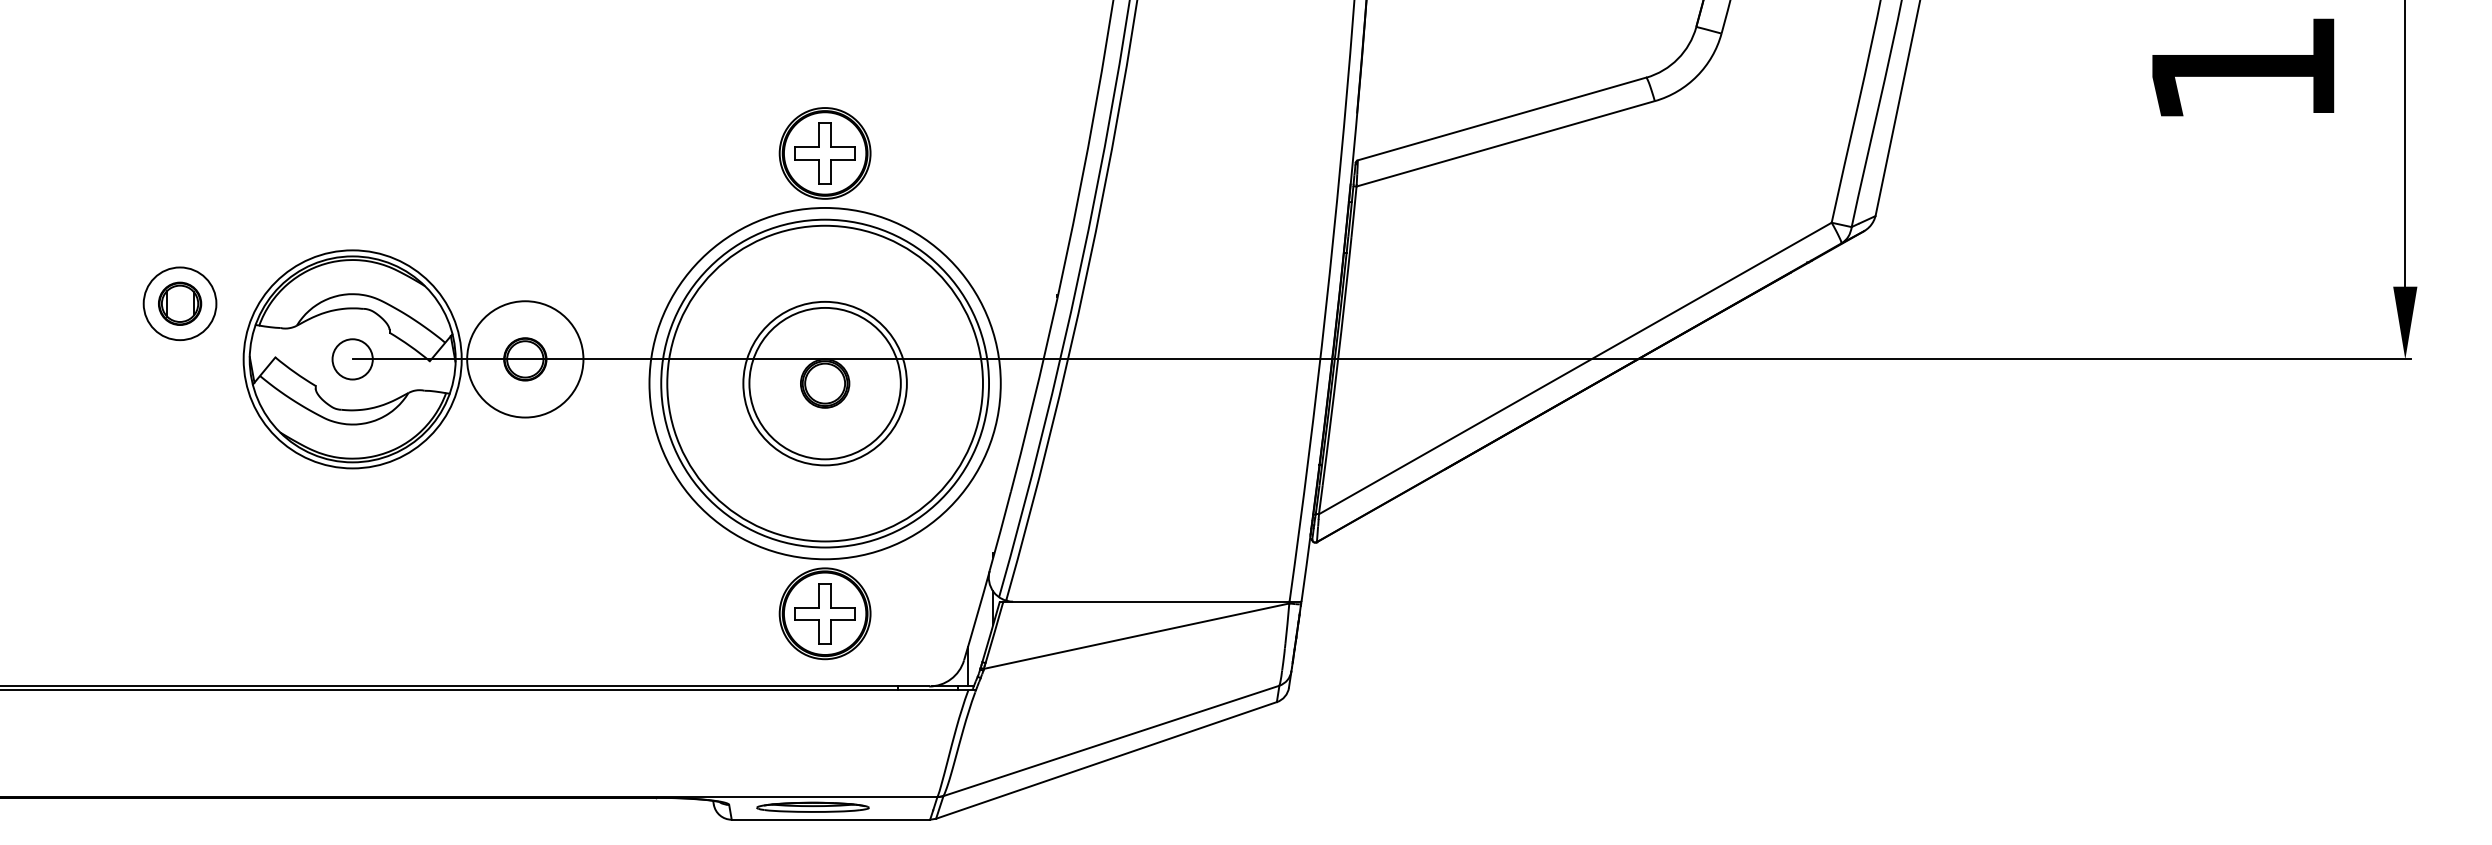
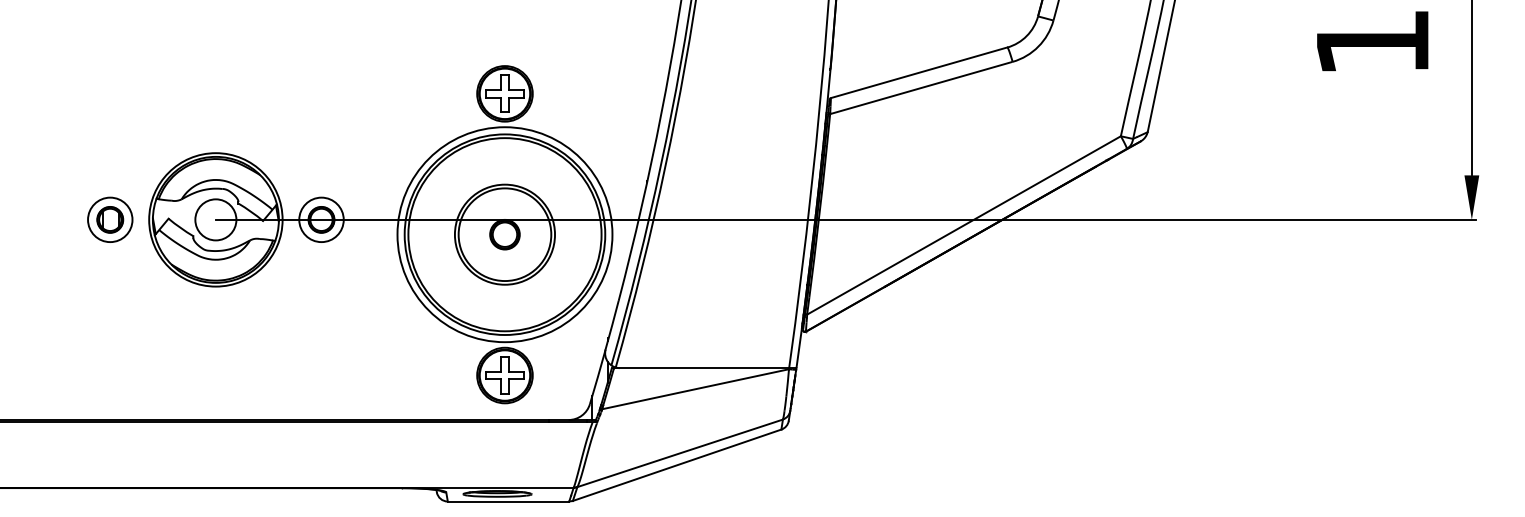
part: (180, 303) -> (110, 219), moved
circle: (352, 358) -> (215, 219), size x1.67
circle: (525, 358) -> (321, 219), size x0.62

